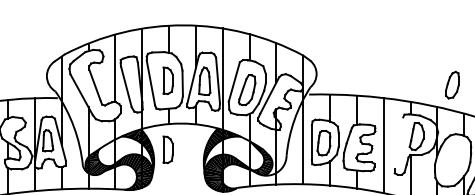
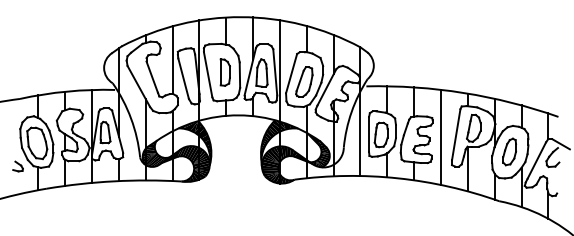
part: (452, 84) -> (509, 151), moved
line: (399, 142) -> (456, 134), added
part: (167, 149) -> (224, 141), removed

